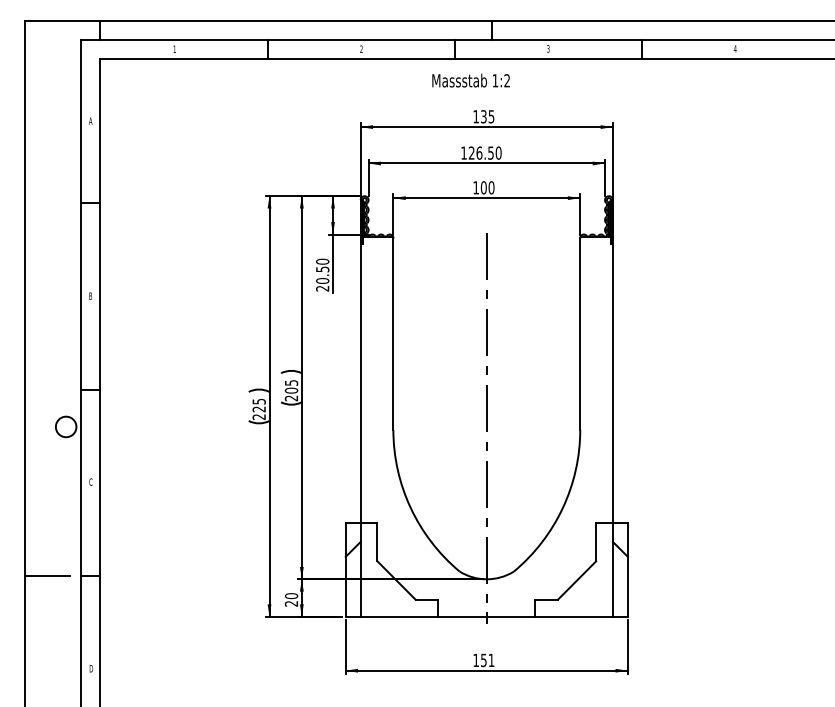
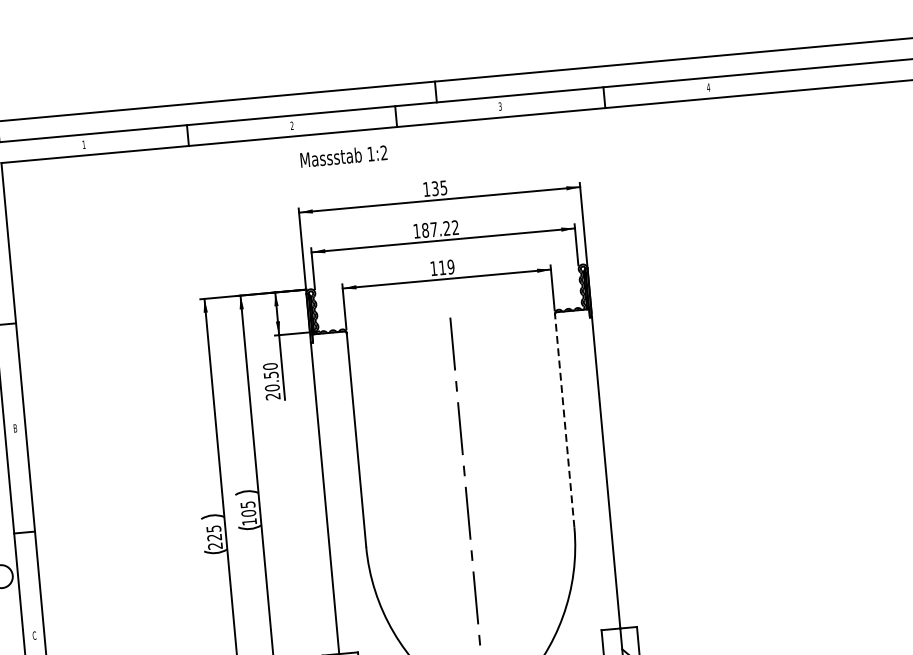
text: (470, 80) -> (343, 156), moved
text: (484, 152) -> (439, 228), 126.50 -> 187.22
text: (487, 187) -> (446, 267), 100 -> 119
line: (580, 334) -> (565, 421), solid -> dashed
text: (290, 398) -> (248, 522), 205 -> 105

